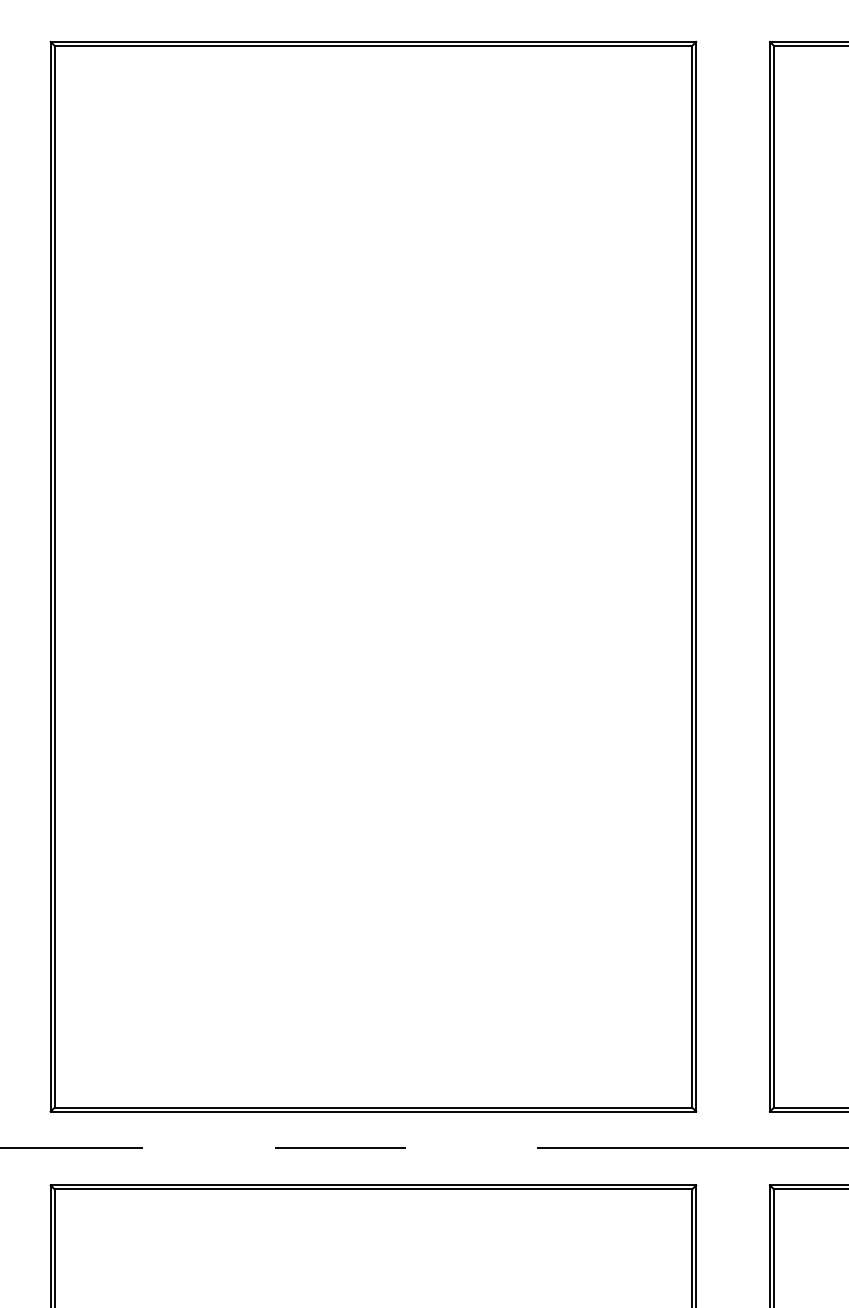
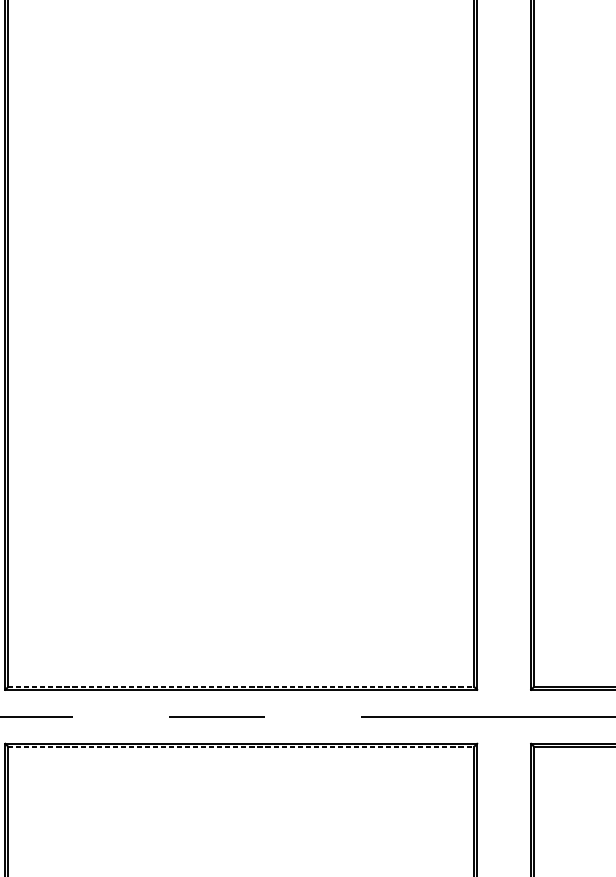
line: (373, 1107) -> (241, 686), solid -> dashed
line: (373, 1189) -> (241, 746), solid -> dashed

